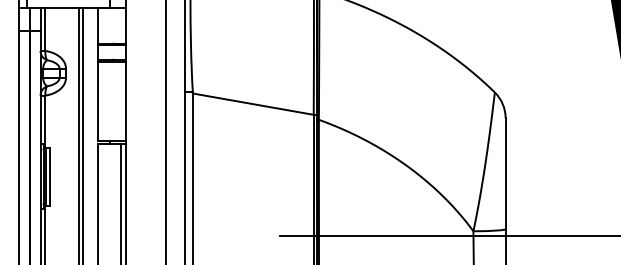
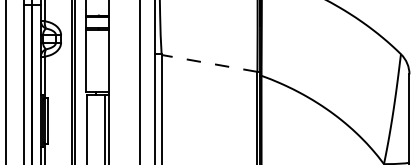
line: (252, 104) -> (208, 63), solid -> dashed

